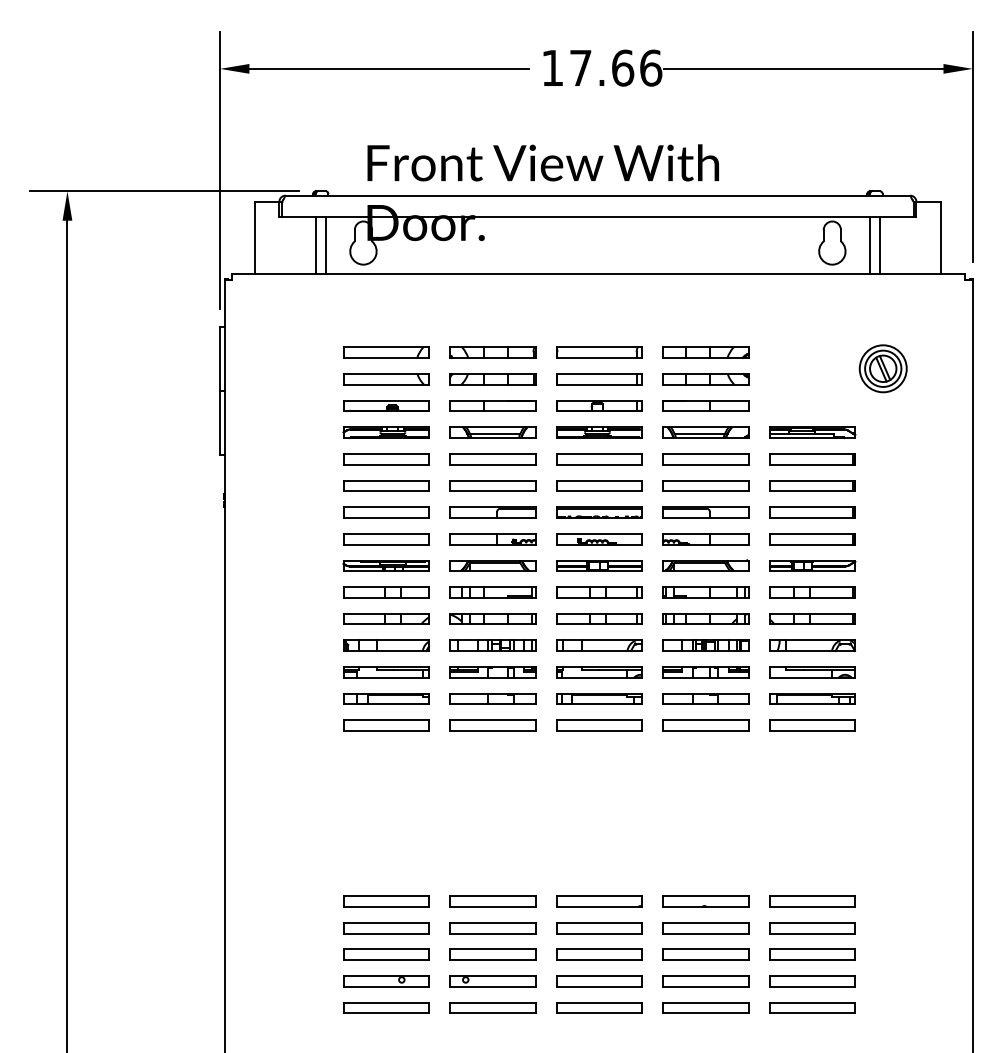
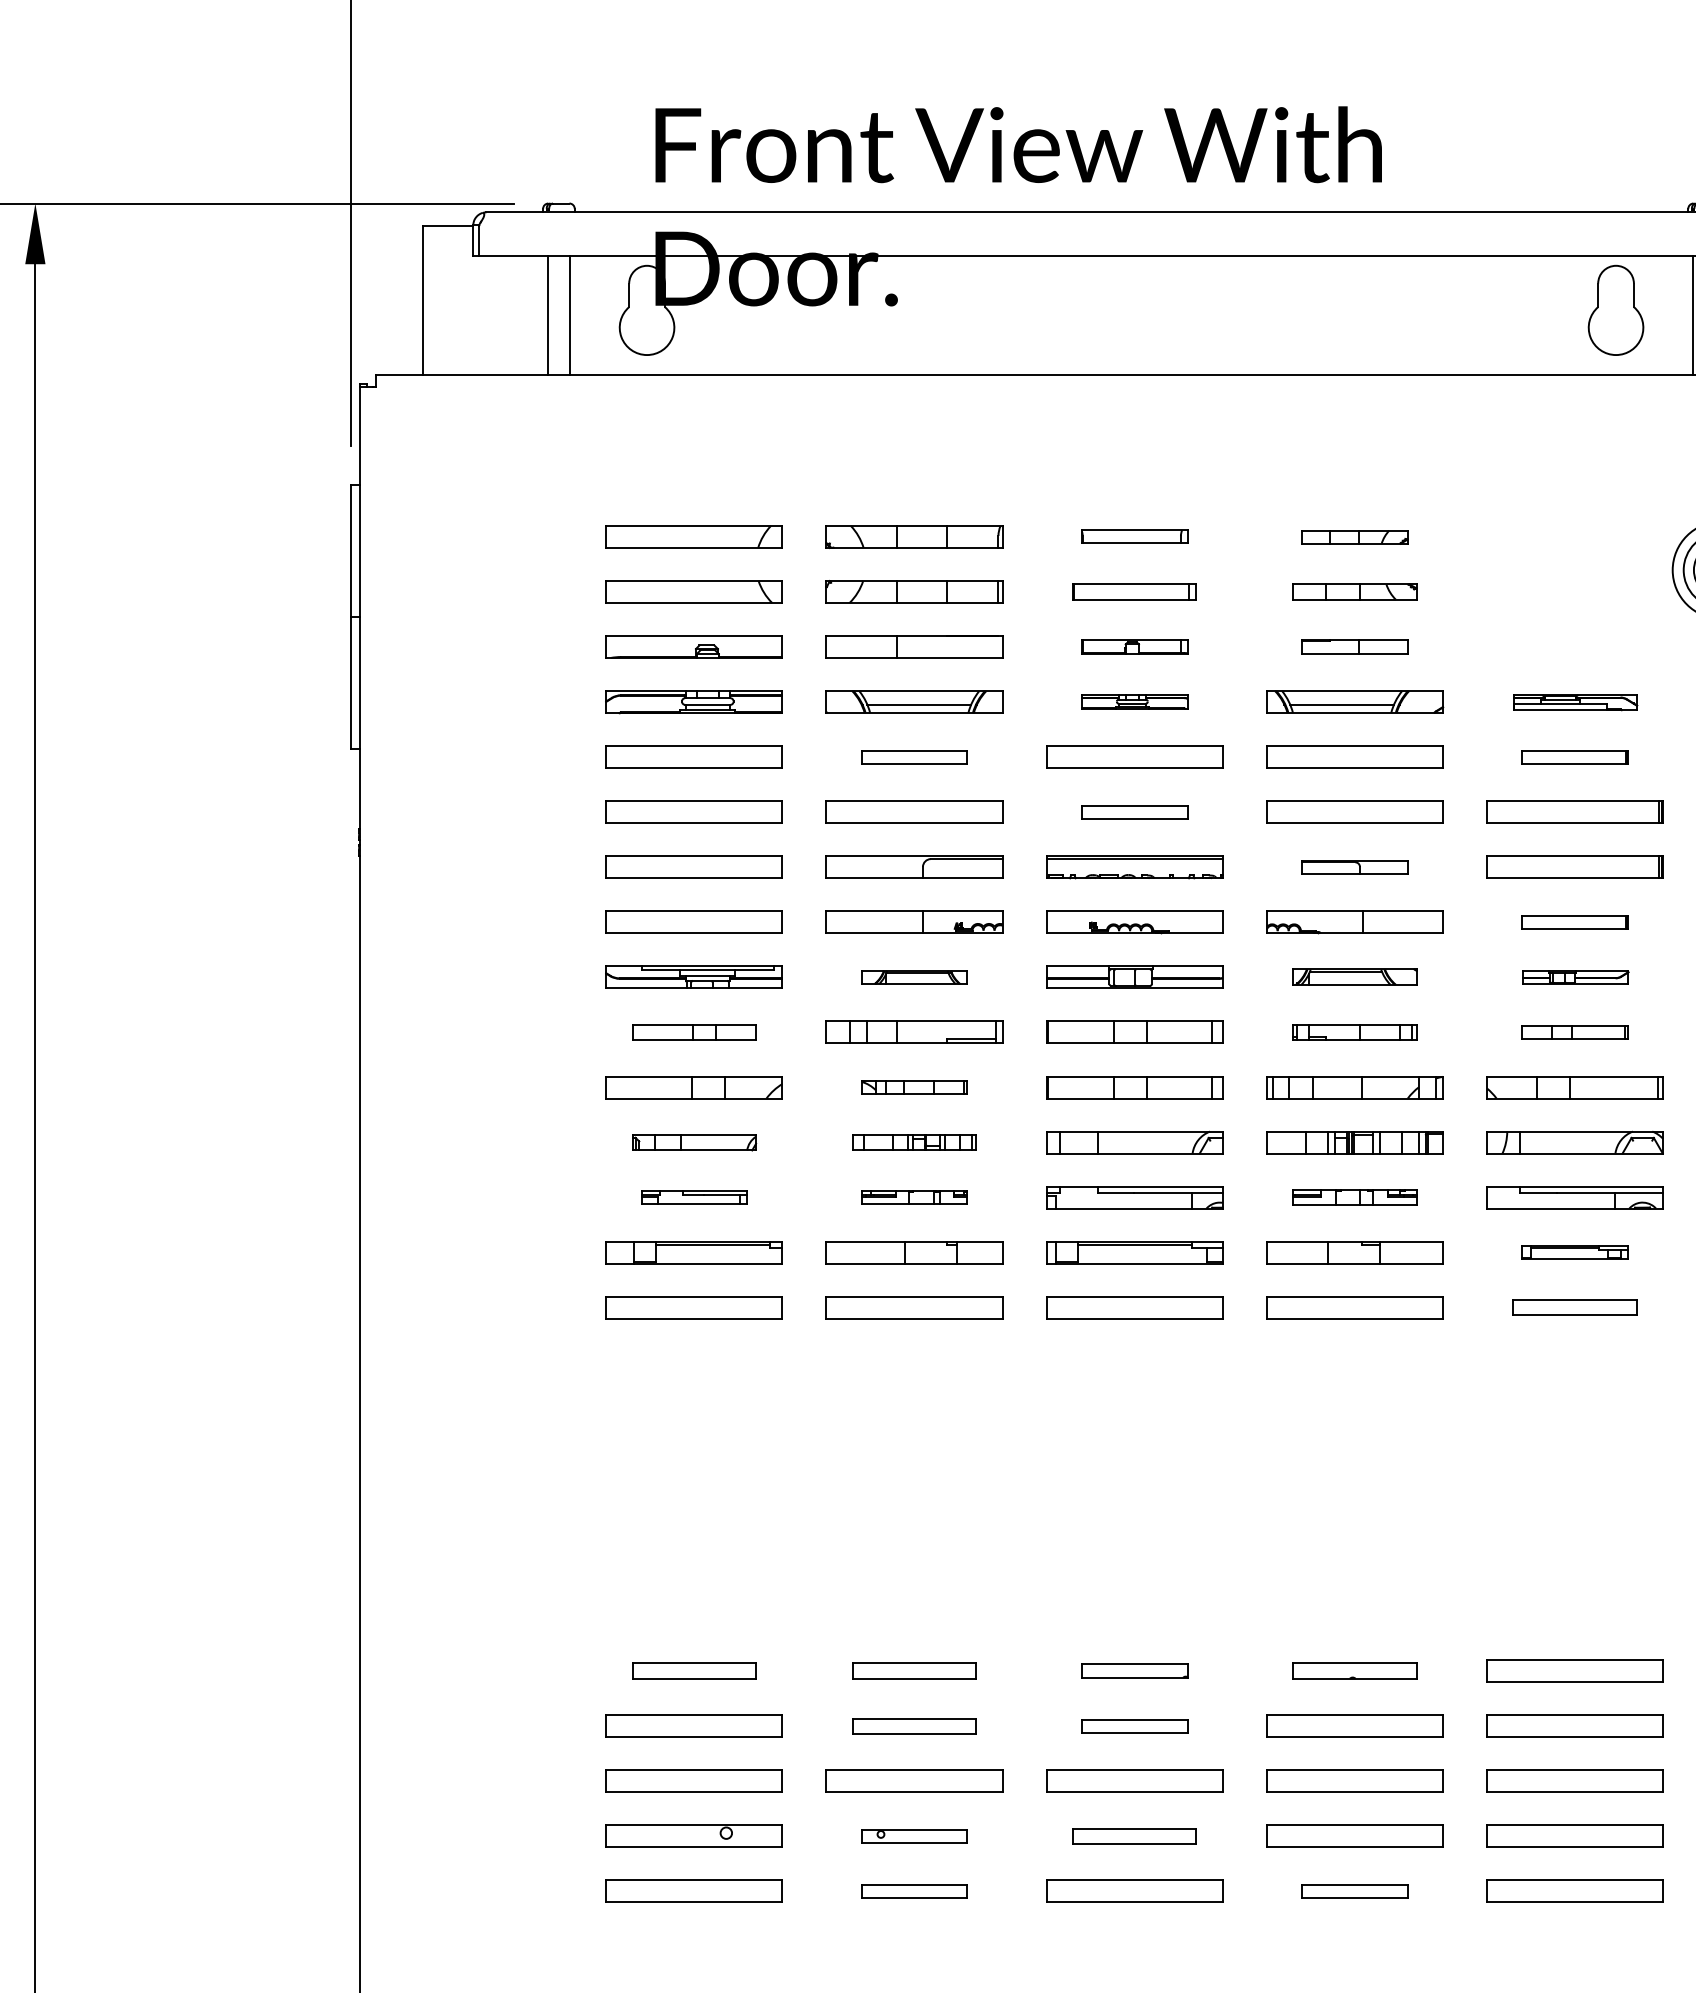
part: (599, 352) -> (1134, 536), size x0.6
part: (705, 352) -> (1353, 536), size x0.6
part: (599, 379) -> (1134, 592), size x0.7
part: (705, 379) -> (1353, 592), size x0.7
part: (599, 405) -> (1134, 646), size x0.6
part: (705, 405) -> (1353, 646), size x0.6
part: (599, 432) -> (1134, 701), size x0.6
part: (812, 432) -> (1575, 701), size x0.7
part: (492, 459) -> (913, 757), size x0.6
part: (812, 459) -> (1575, 757), size x0.6
part: (599, 485) -> (1134, 811), size x0.6
part: (705, 512) -> (1353, 867), size x0.6
part: (812, 539) -> (1575, 922), size x0.6
part: (492, 565) -> (913, 976), size x0.6
part: (705, 565) -> (1353, 976), size x0.7
part: (812, 565) -> (1575, 976), size x0.6
part: (386, 592) -> (694, 1032), size x0.7
part: (705, 592) -> (1353, 1032), size x0.7
part: (812, 592) -> (1575, 1032), size x0.6
part: (492, 618) -> (913, 1086), size x0.6
part: (386, 645) -> (694, 1142), size x0.7
part: (492, 645) -> (913, 1142), size x0.7
part: (386, 672) -> (694, 1197), size x0.6
part: (492, 672) -> (913, 1197), size x0.6
part: (705, 672) -> (1353, 1197), size x0.7
part: (812, 698) -> (1575, 1251), size x0.6
part: (812, 725) -> (1575, 1307), size x0.7
part: (386, 901) -> (694, 1671), size x0.7
part: (492, 901) -> (913, 1671), size x0.7
part: (599, 901) -> (1134, 1671), size x0.6
part: (705, 901) -> (1353, 1671), size x0.7
part: (492, 928) -> (913, 1726), size x0.7
part: (599, 928) -> (1134, 1726), size x0.6
part: (492, 981) -> (913, 1836), size x0.6
part: (599, 981) -> (1134, 1836), size x0.7
part: (492, 1007) -> (913, 1890), size x0.6
part: (705, 1007) -> (1353, 1890), size x0.6

